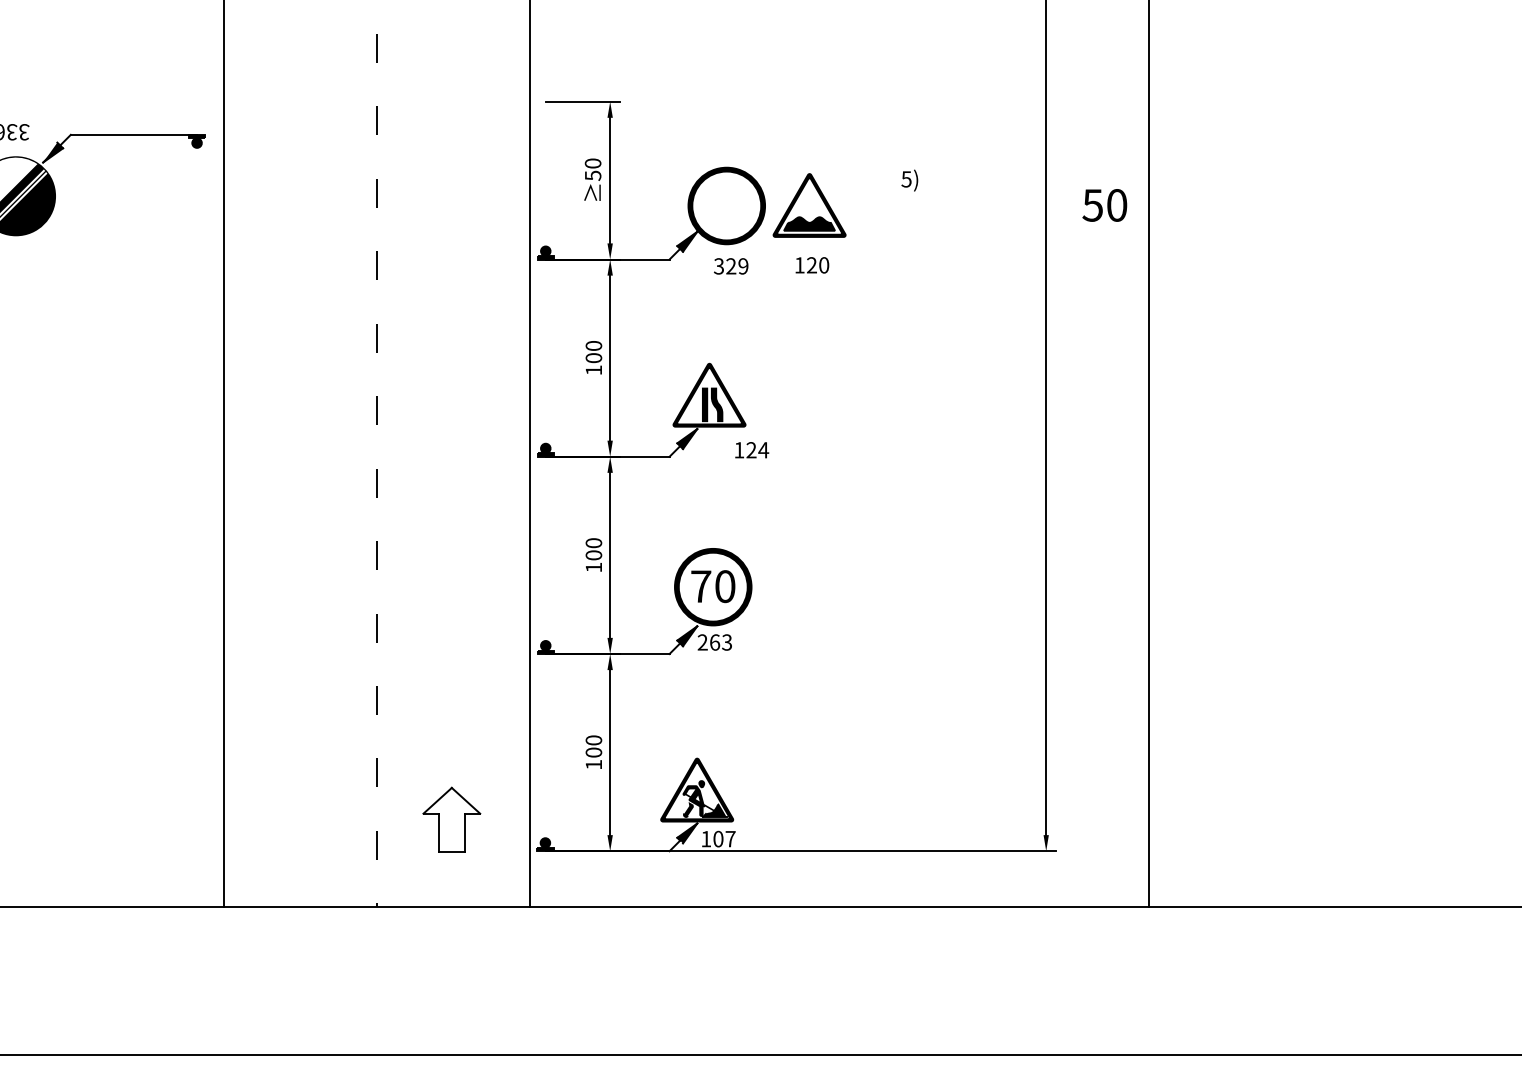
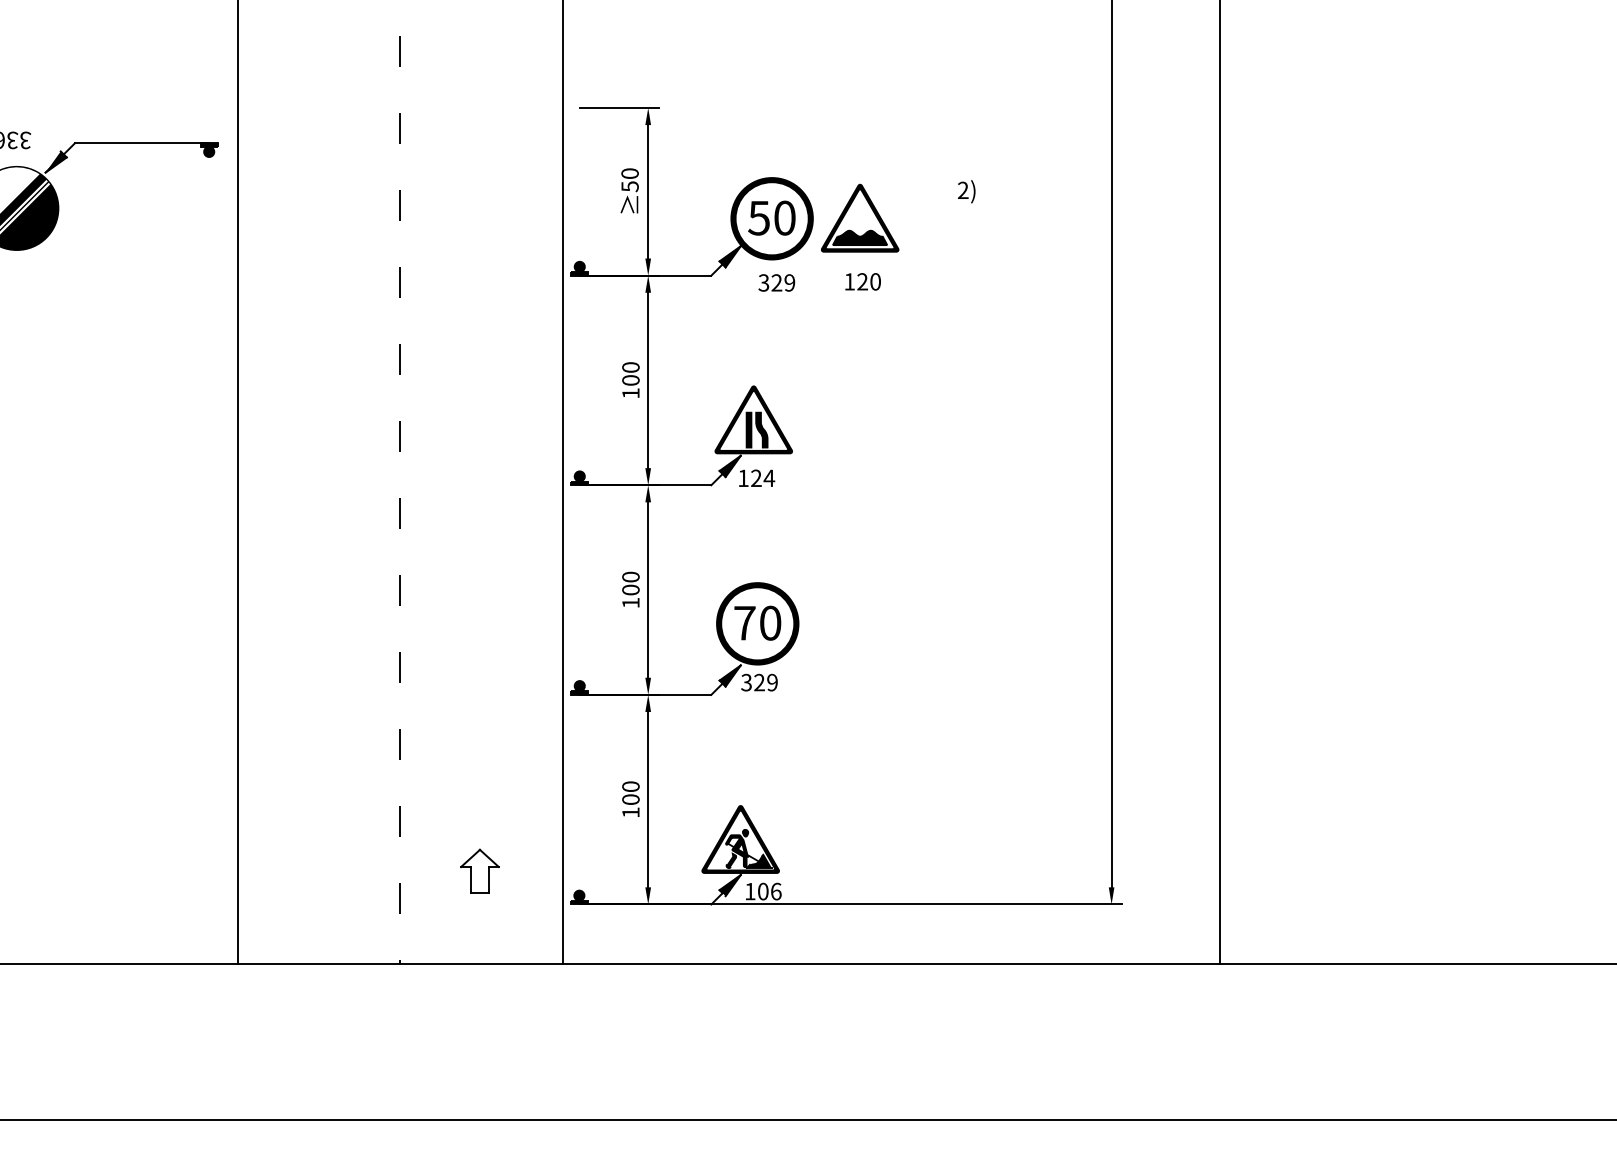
text: (905, 179) -> (962, 190), 5) -> 2)
text: (1104, 204) -> (771, 217), moved
text: (752, 449) -> (757, 477), moved
text: (714, 642) -> (759, 682), 263 -> 329
part: (451, 819) -> (479, 870), size x0.62
text: (730, 839) -> (776, 891), 107 -> 106

